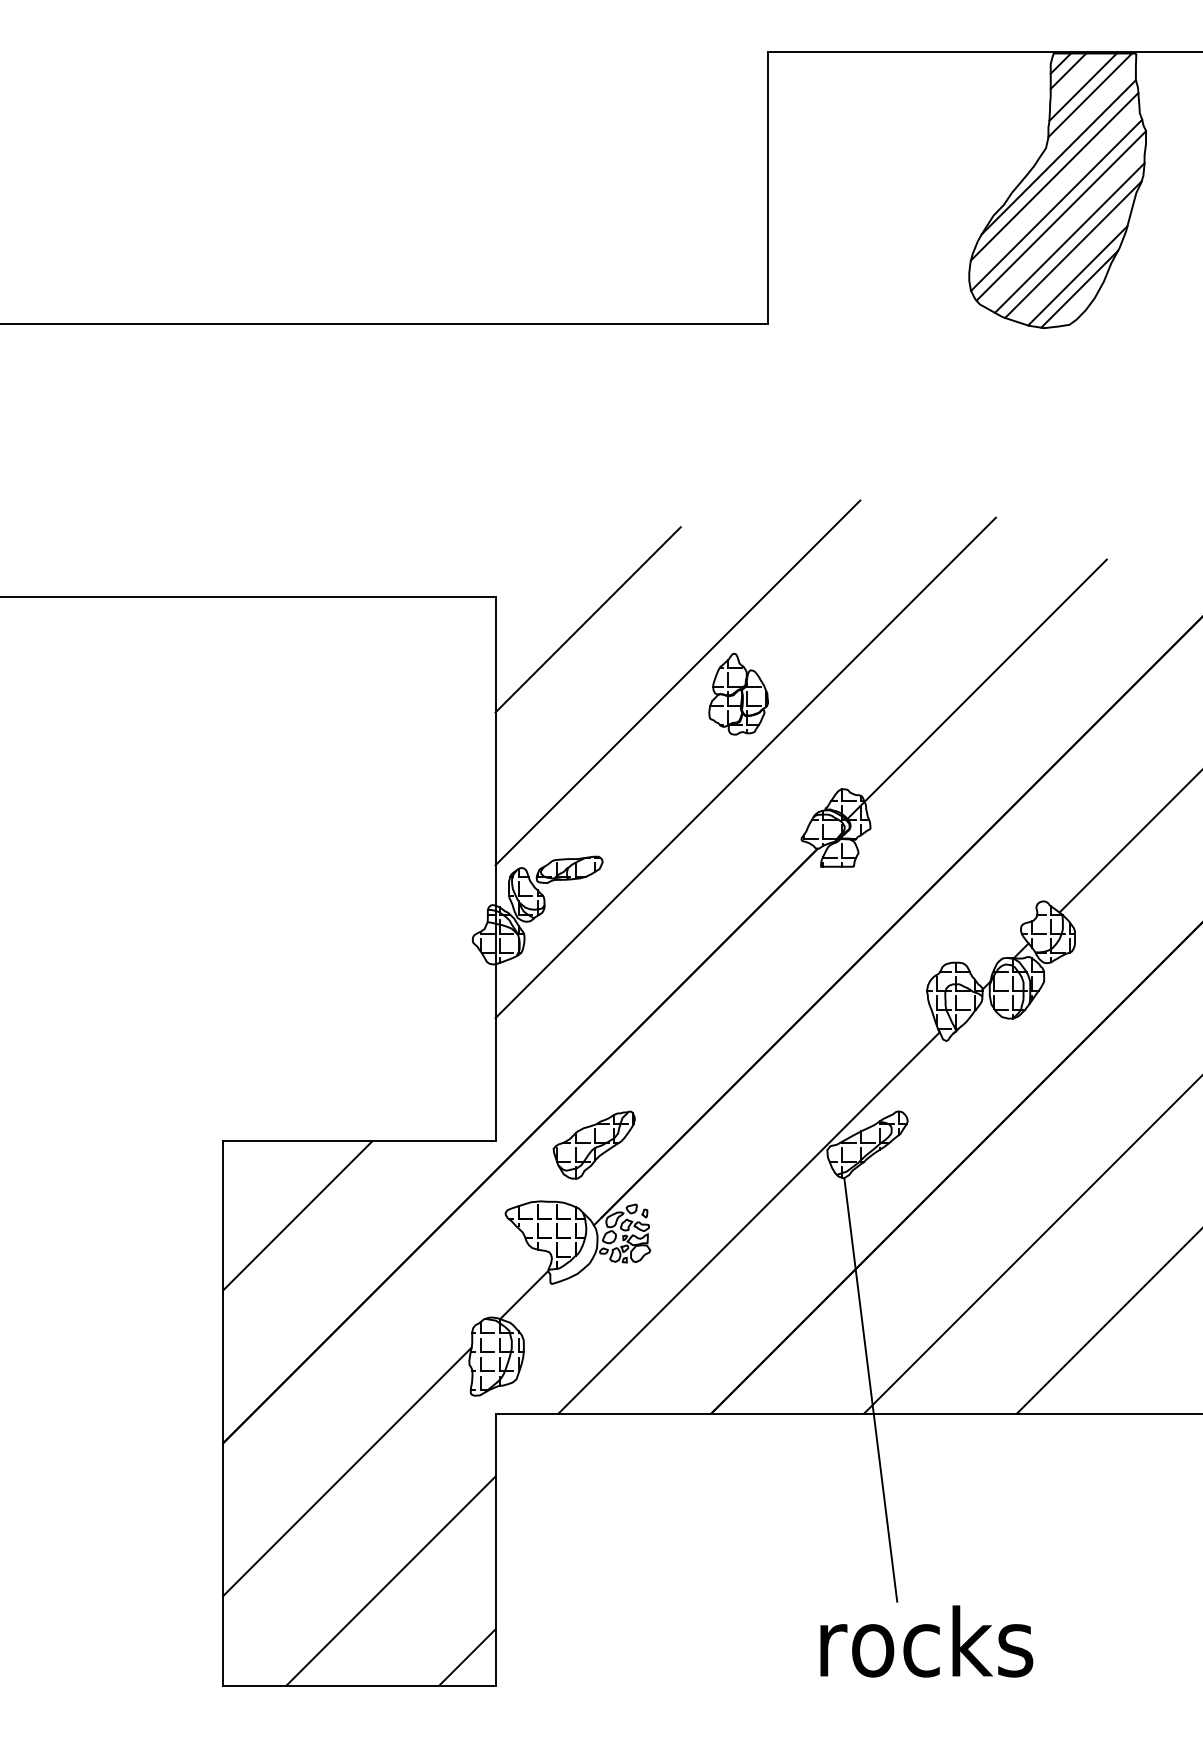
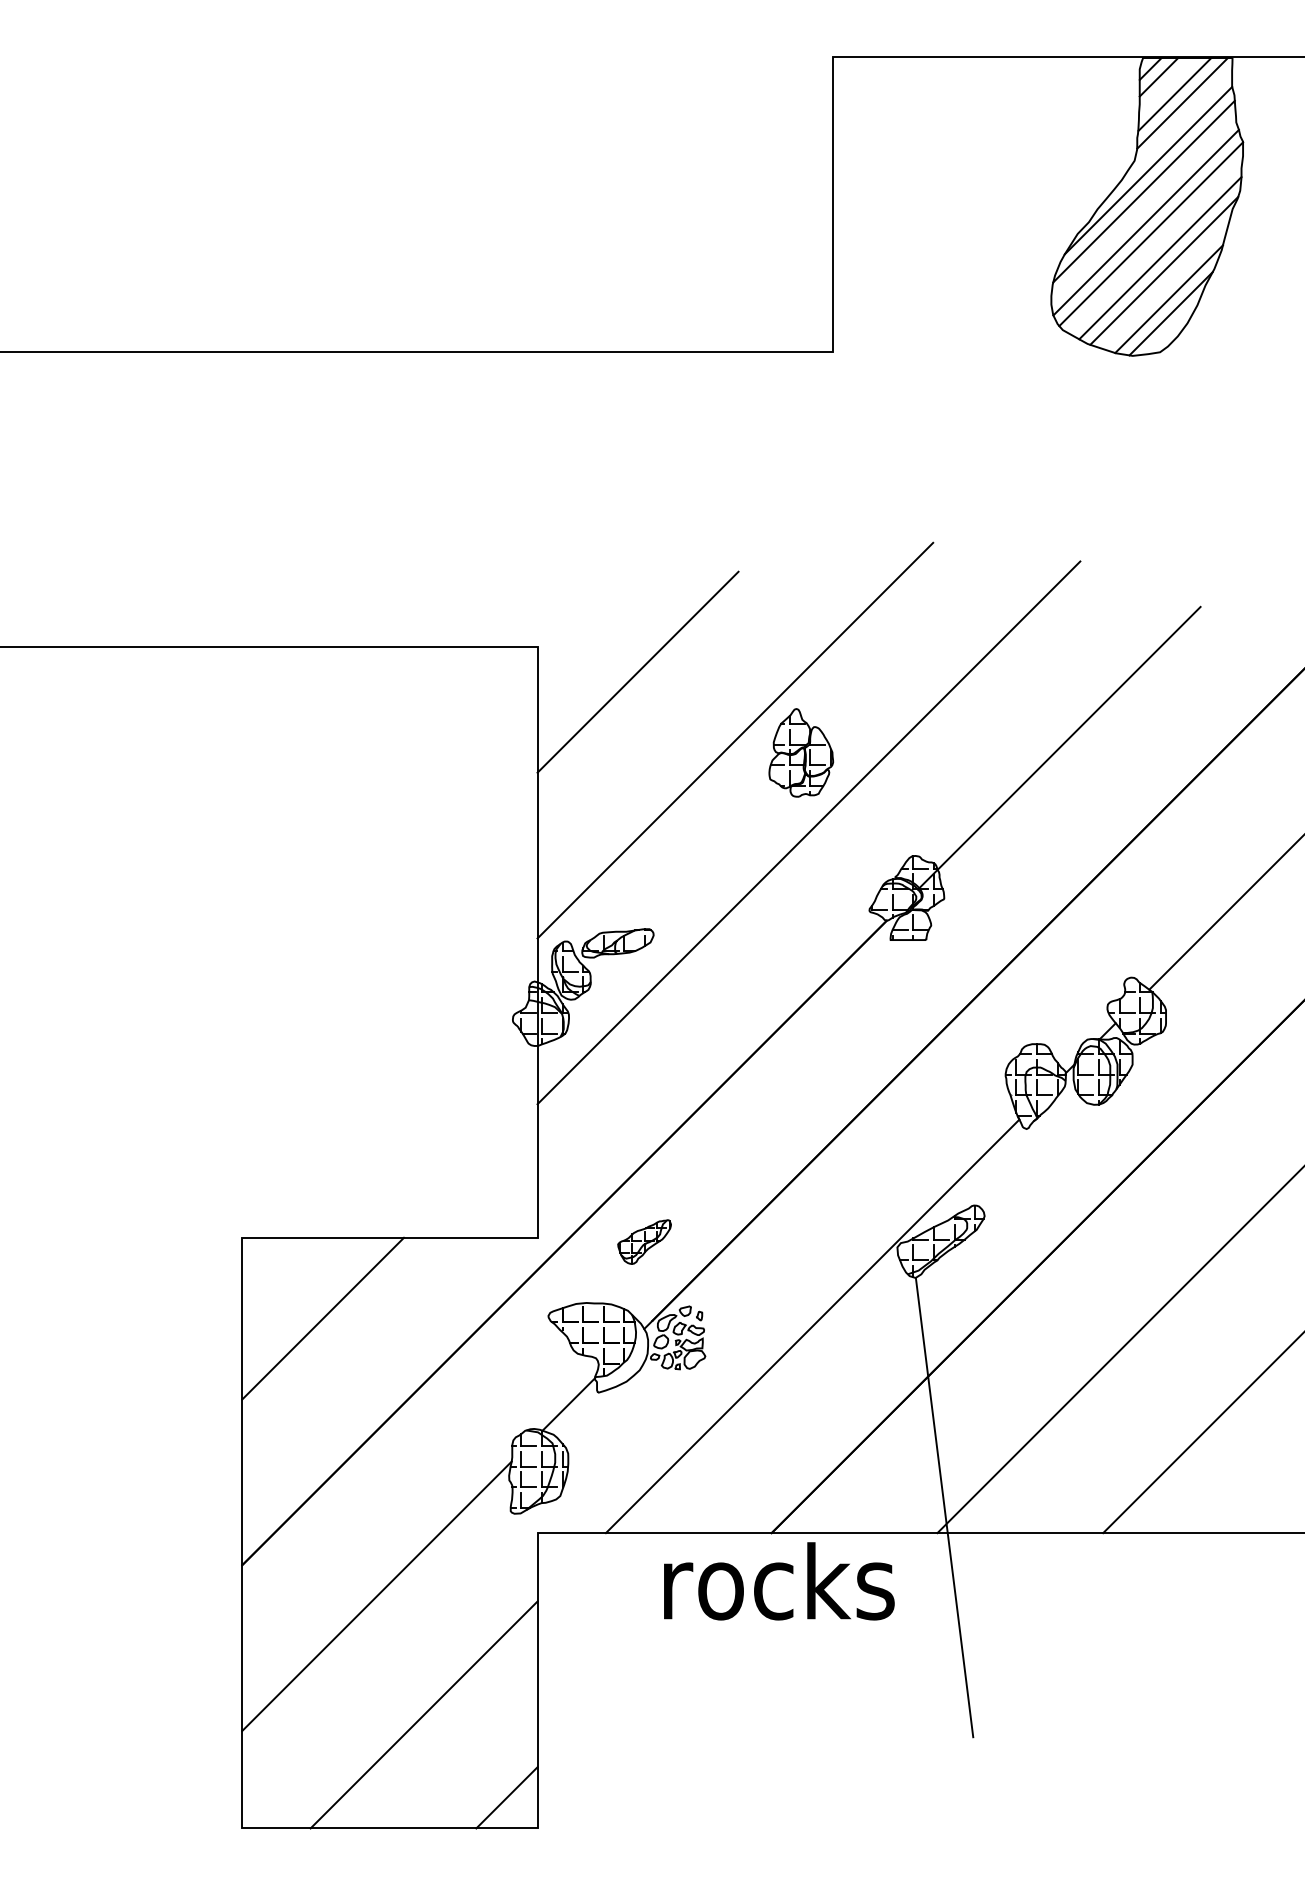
part: (594, 1144) -> (644, 1241), size x0.6
text: (926, 1641) -> (779, 1581), moved

